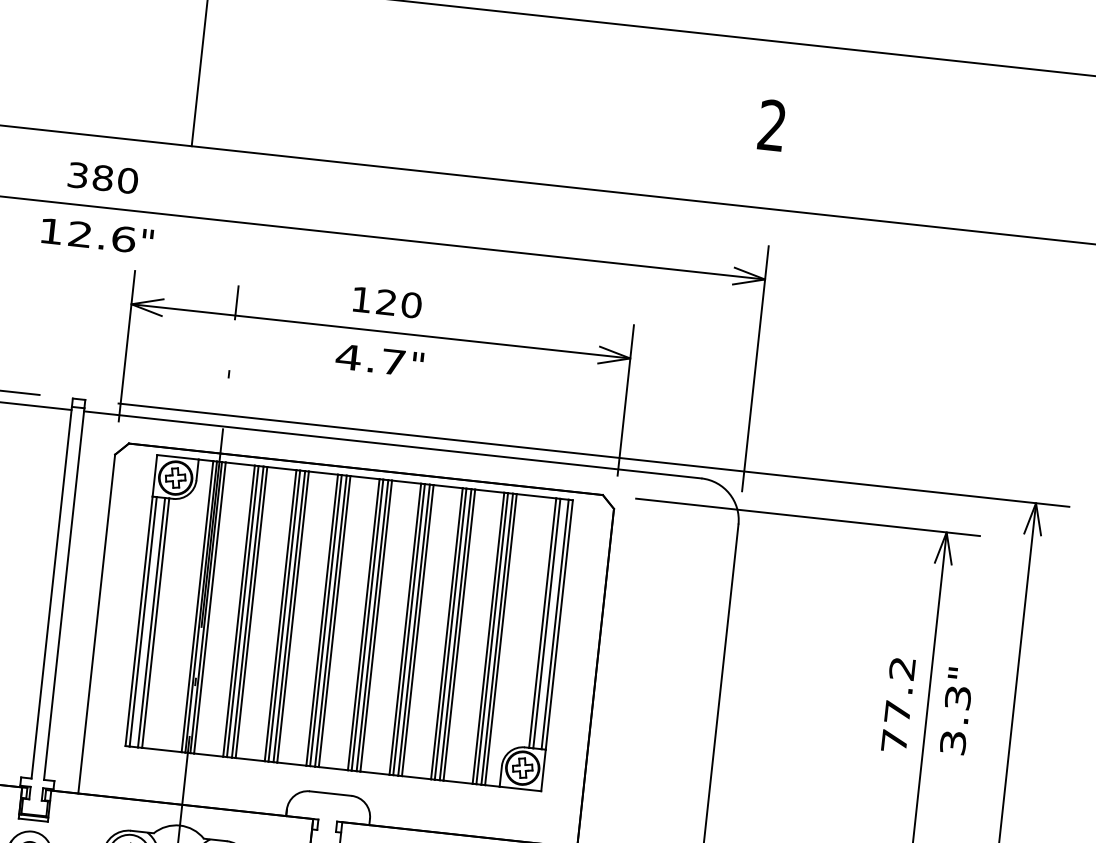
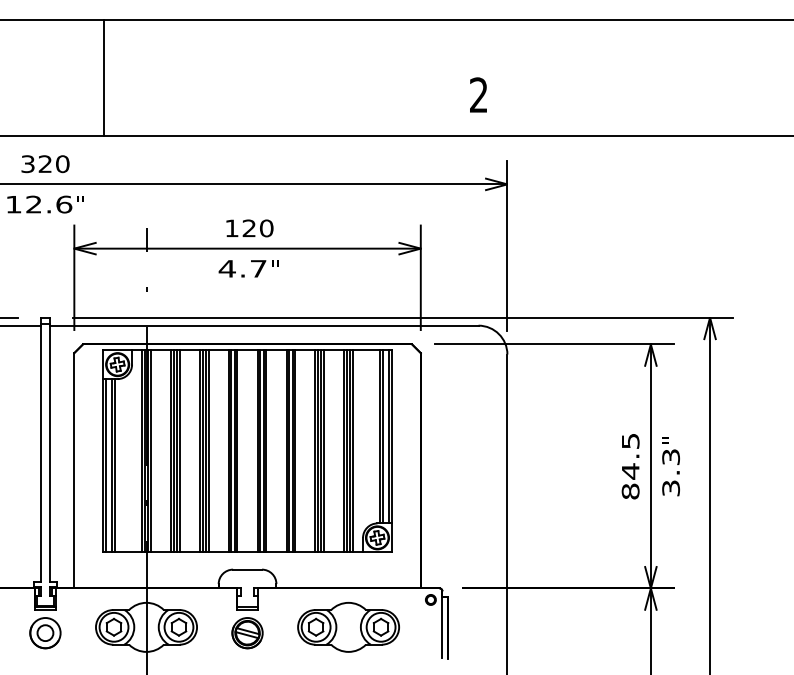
text: (771, 124) -> (478, 94), moved
text: (103, 178) -> (45, 164), 380 -> 320
text: (898, 704) -> (630, 466), 77.2 -> 84.5

